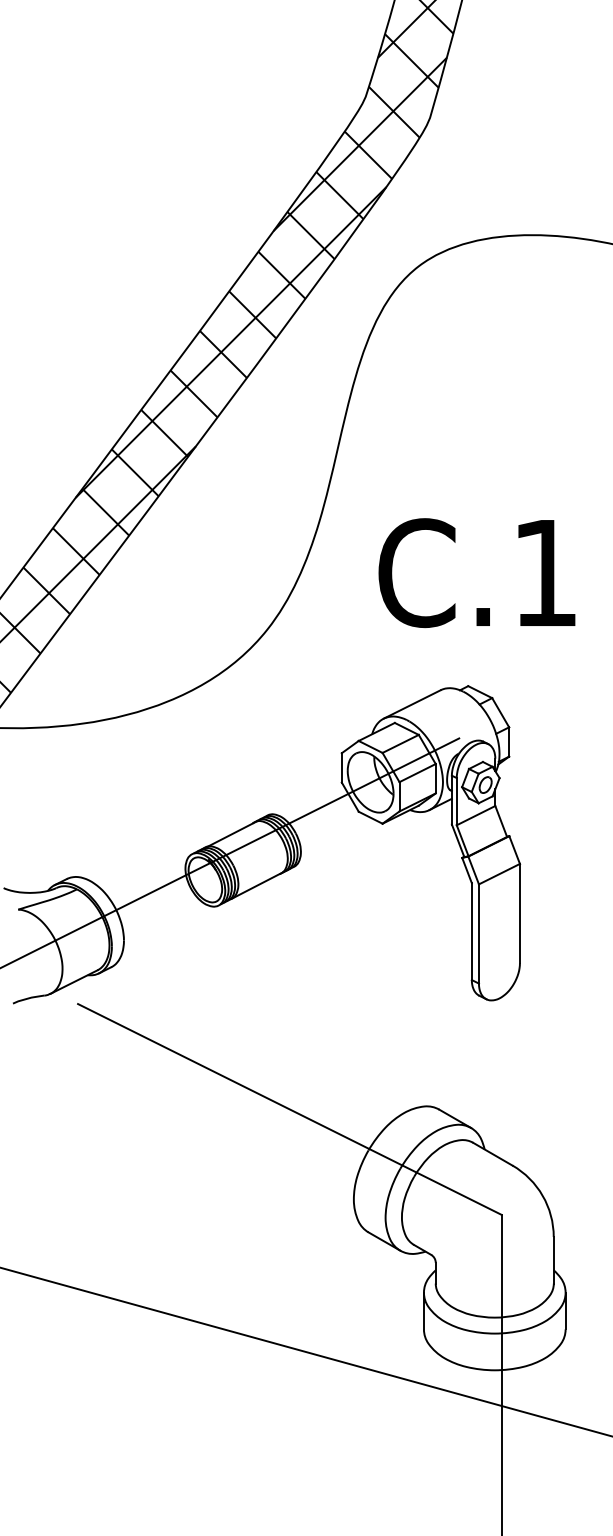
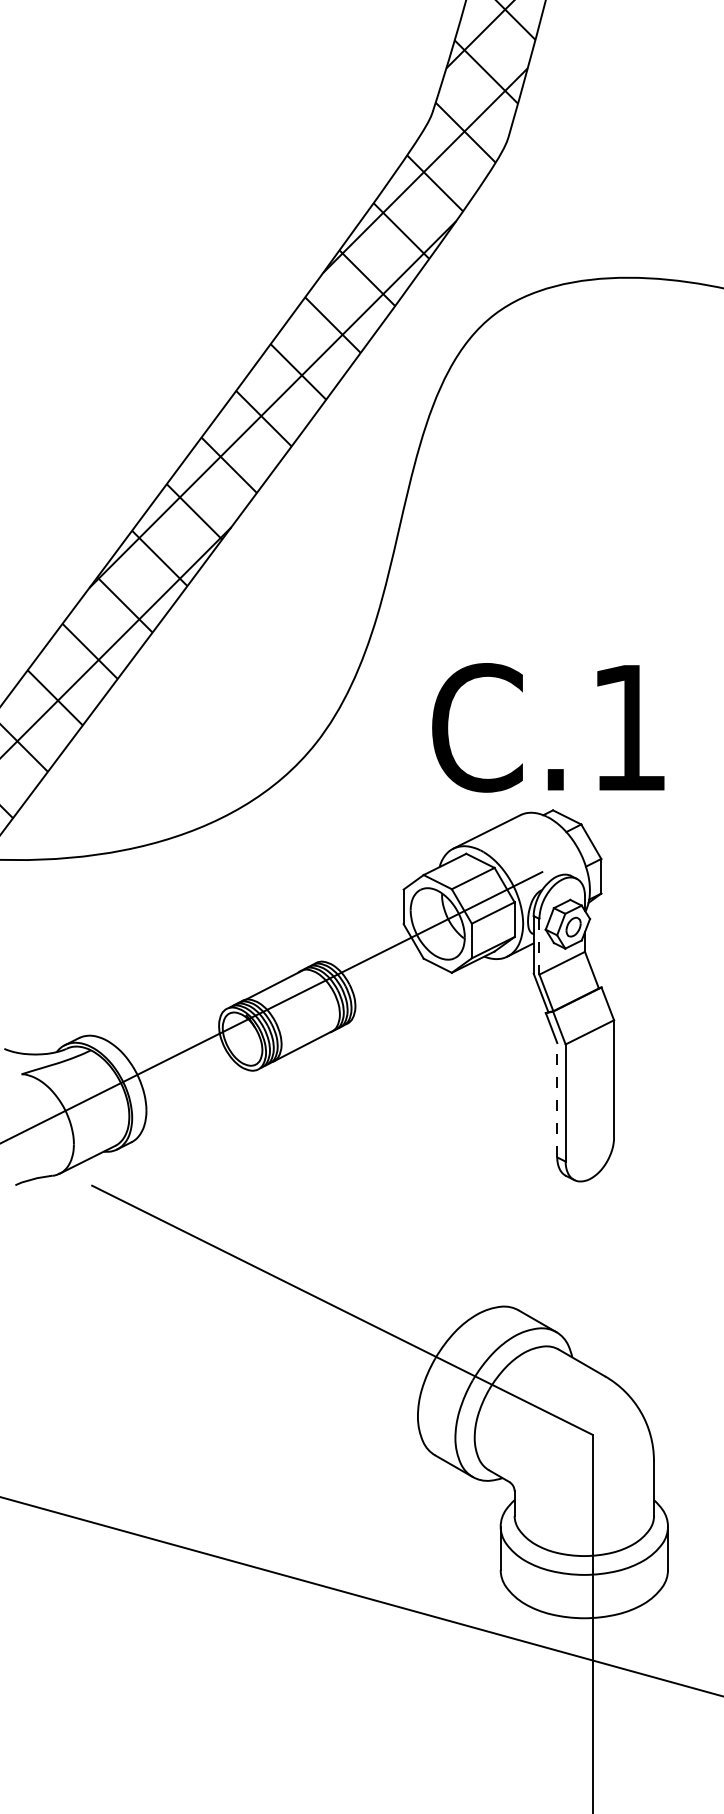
text: (477, 572) -> (548, 727), moved
line: (456, 801) -> (539, 946), solid -> dashed
line: (472, 931) -> (557, 1099), solid -> dashed

